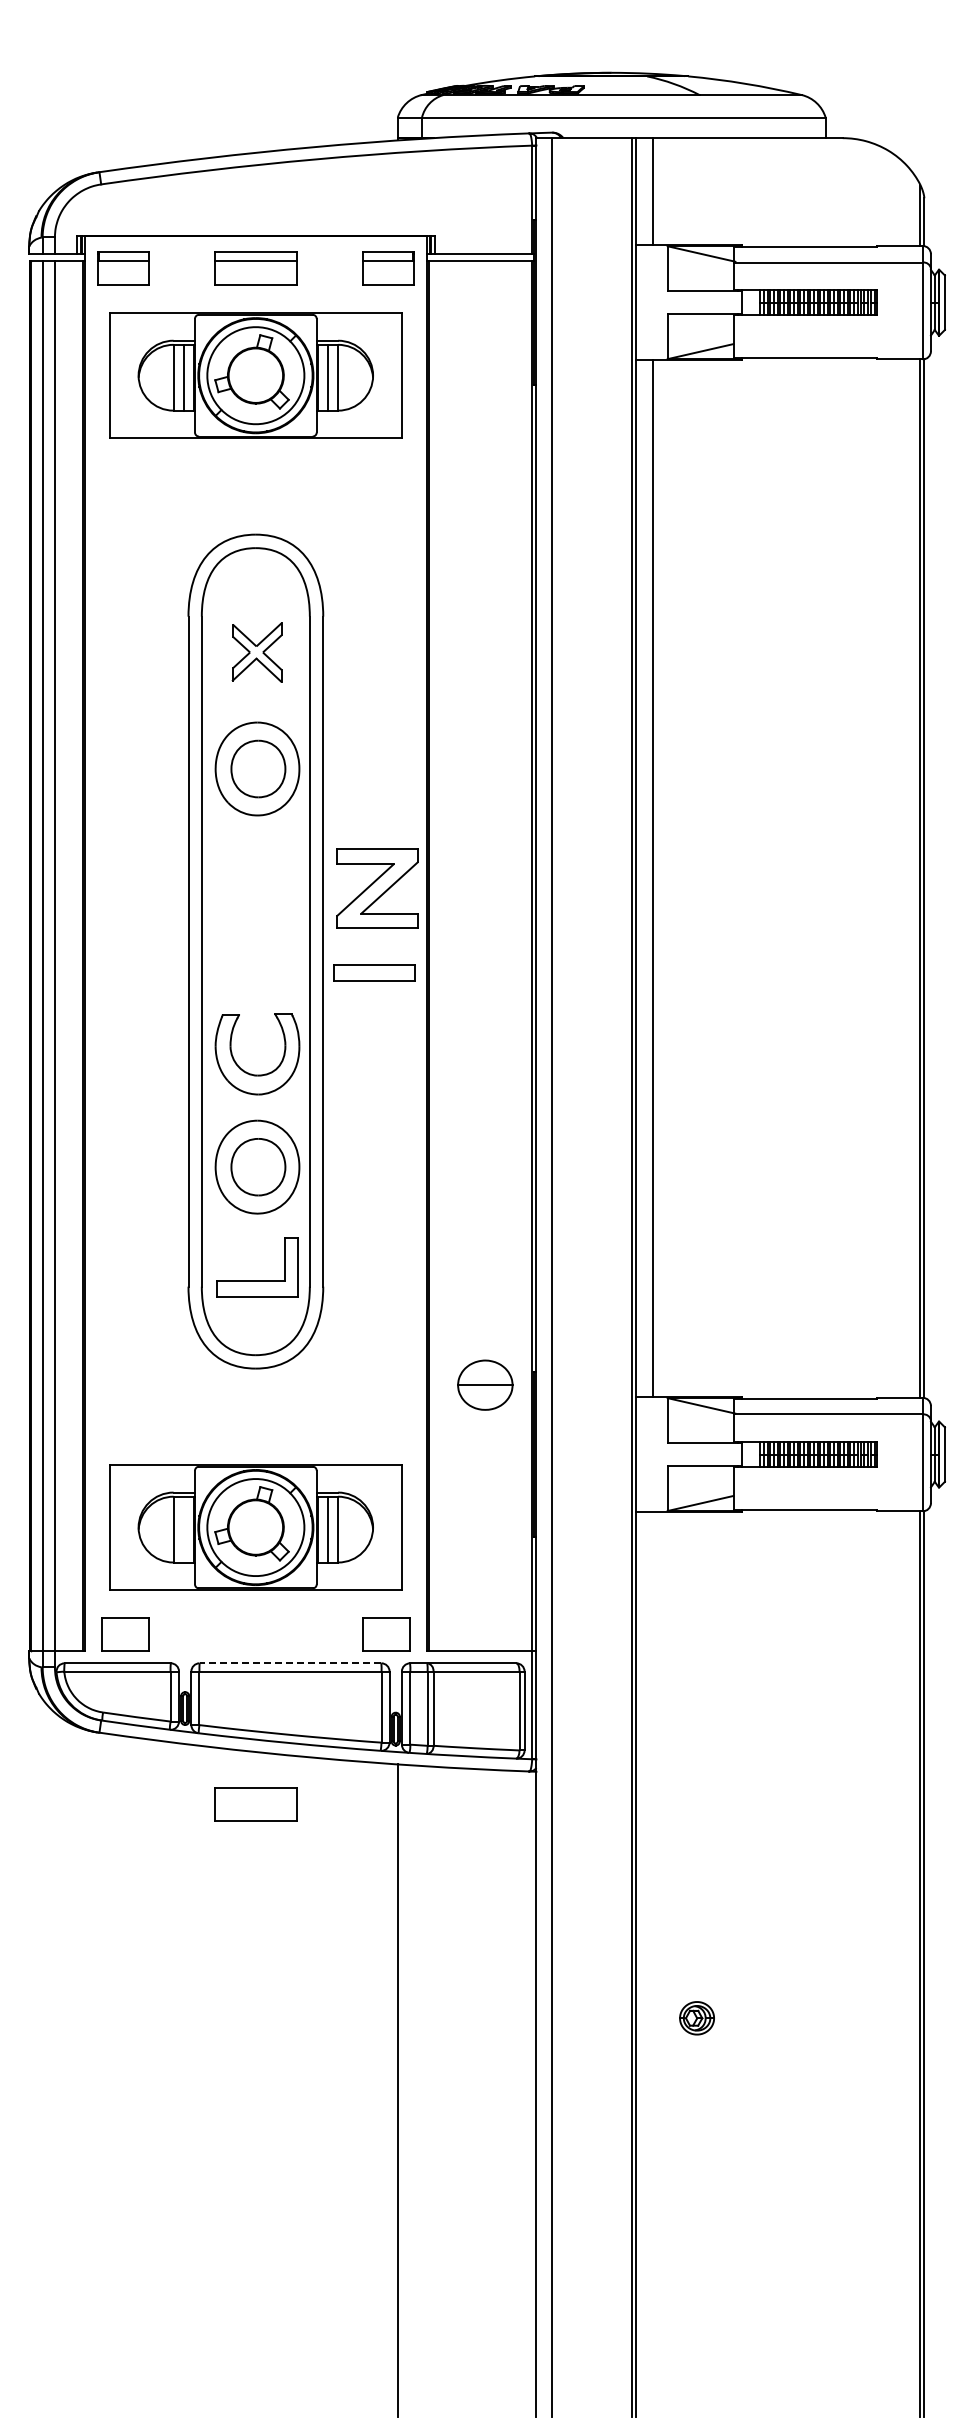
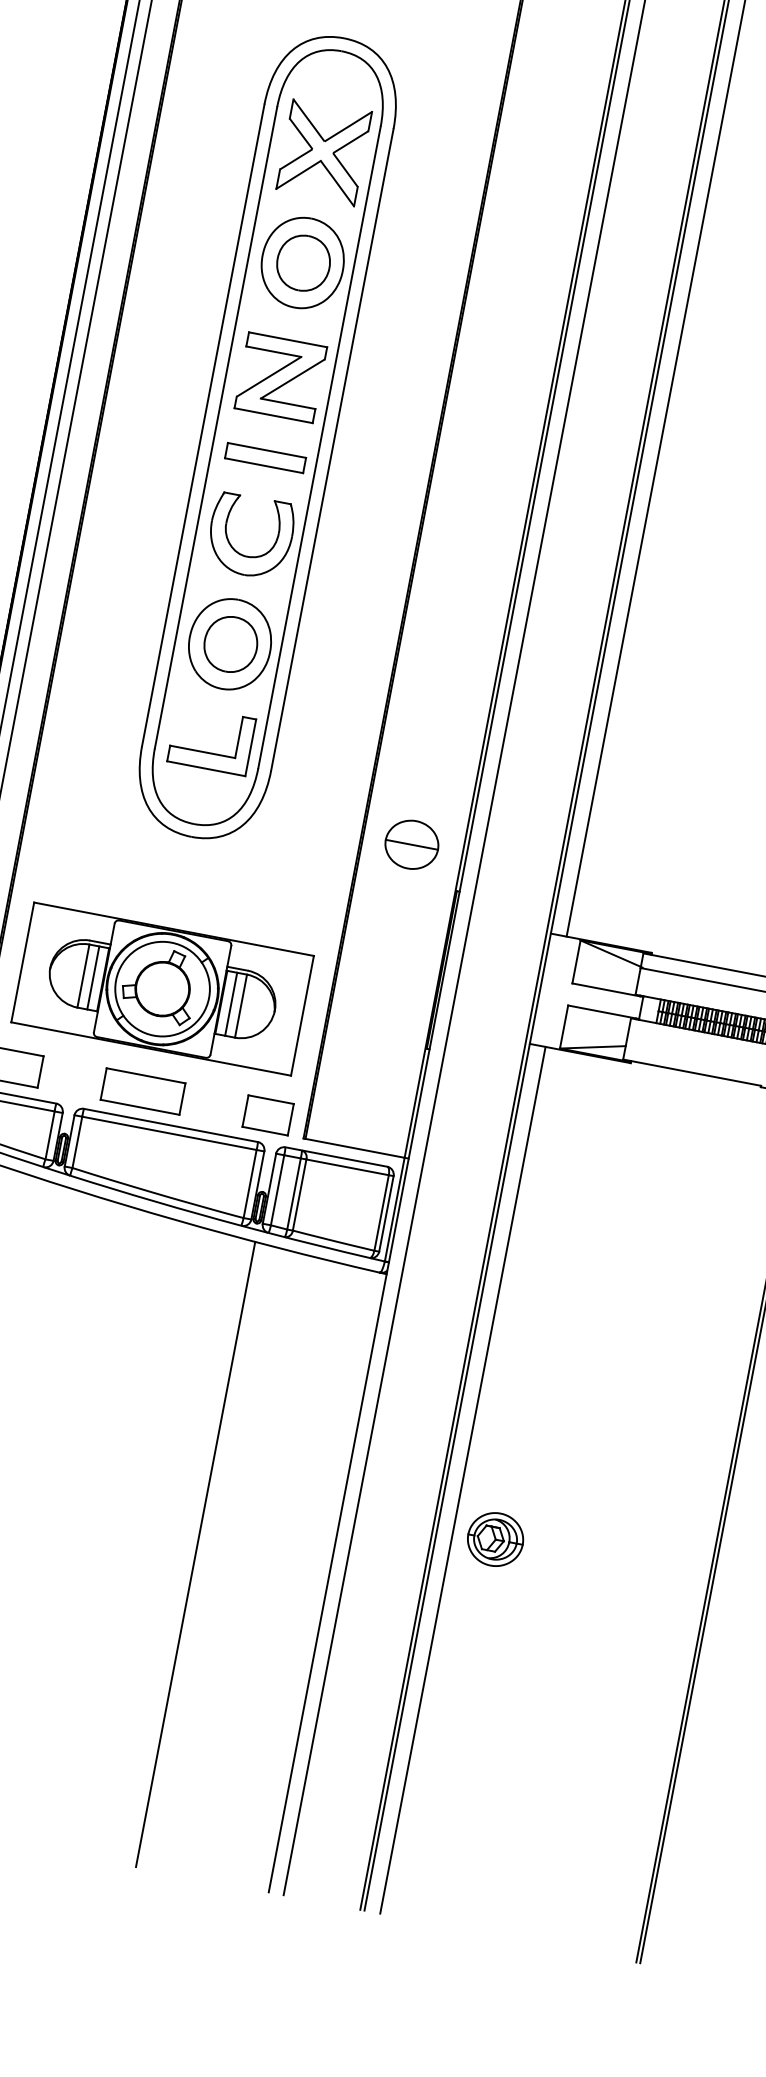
part: (256, 652) -> (323, 151), size x1.67
part: (377, 888) -> (280, 377), moved
part: (374, 972) -> (265, 457), moved
part: (485, 1384) -> (412, 844), moved
line: (183, 1529) -> (92, 977), added
line: (290, 1663) -> (170, 1125), dashed -> solid
part: (255, 1804) -> (142, 1091), moved
line: (652, 1964) -> (462, 1480), added
part: (696, 2018) -> (494, 1539), size x1.67

